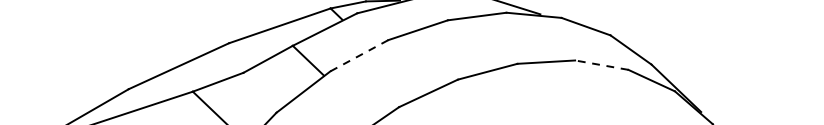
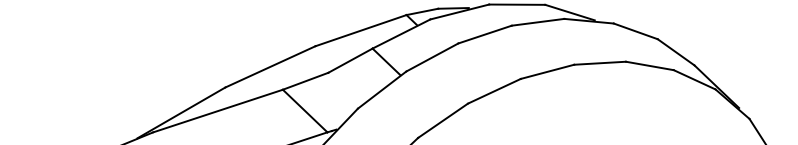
line: (359, 55) -> (432, 57), dashed -> solid
line: (601, 64) -> (649, 65), dashed -> solid

